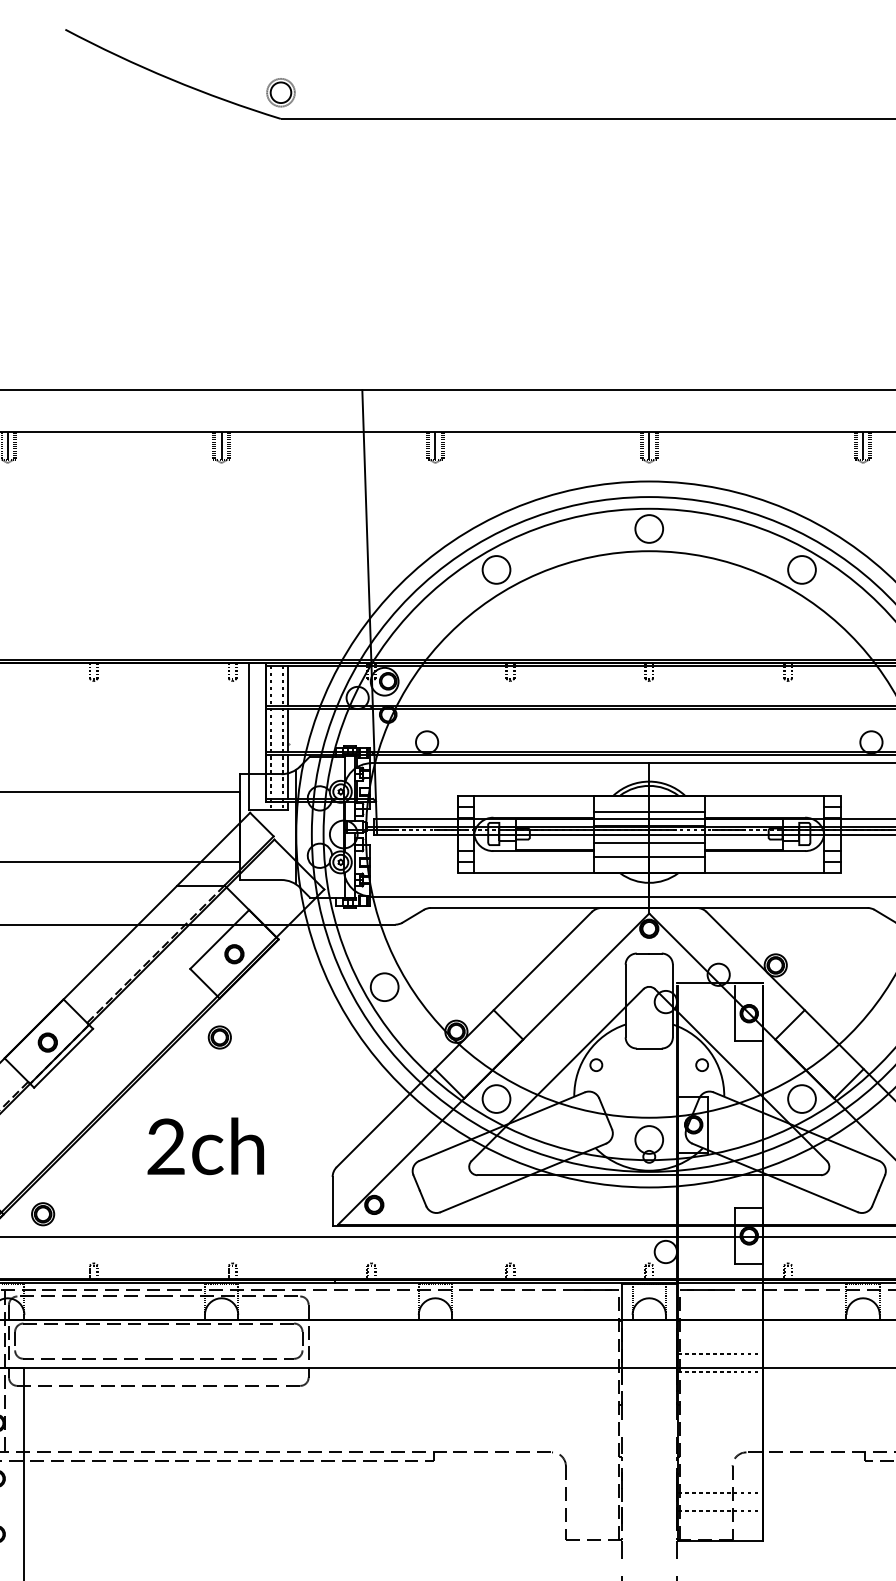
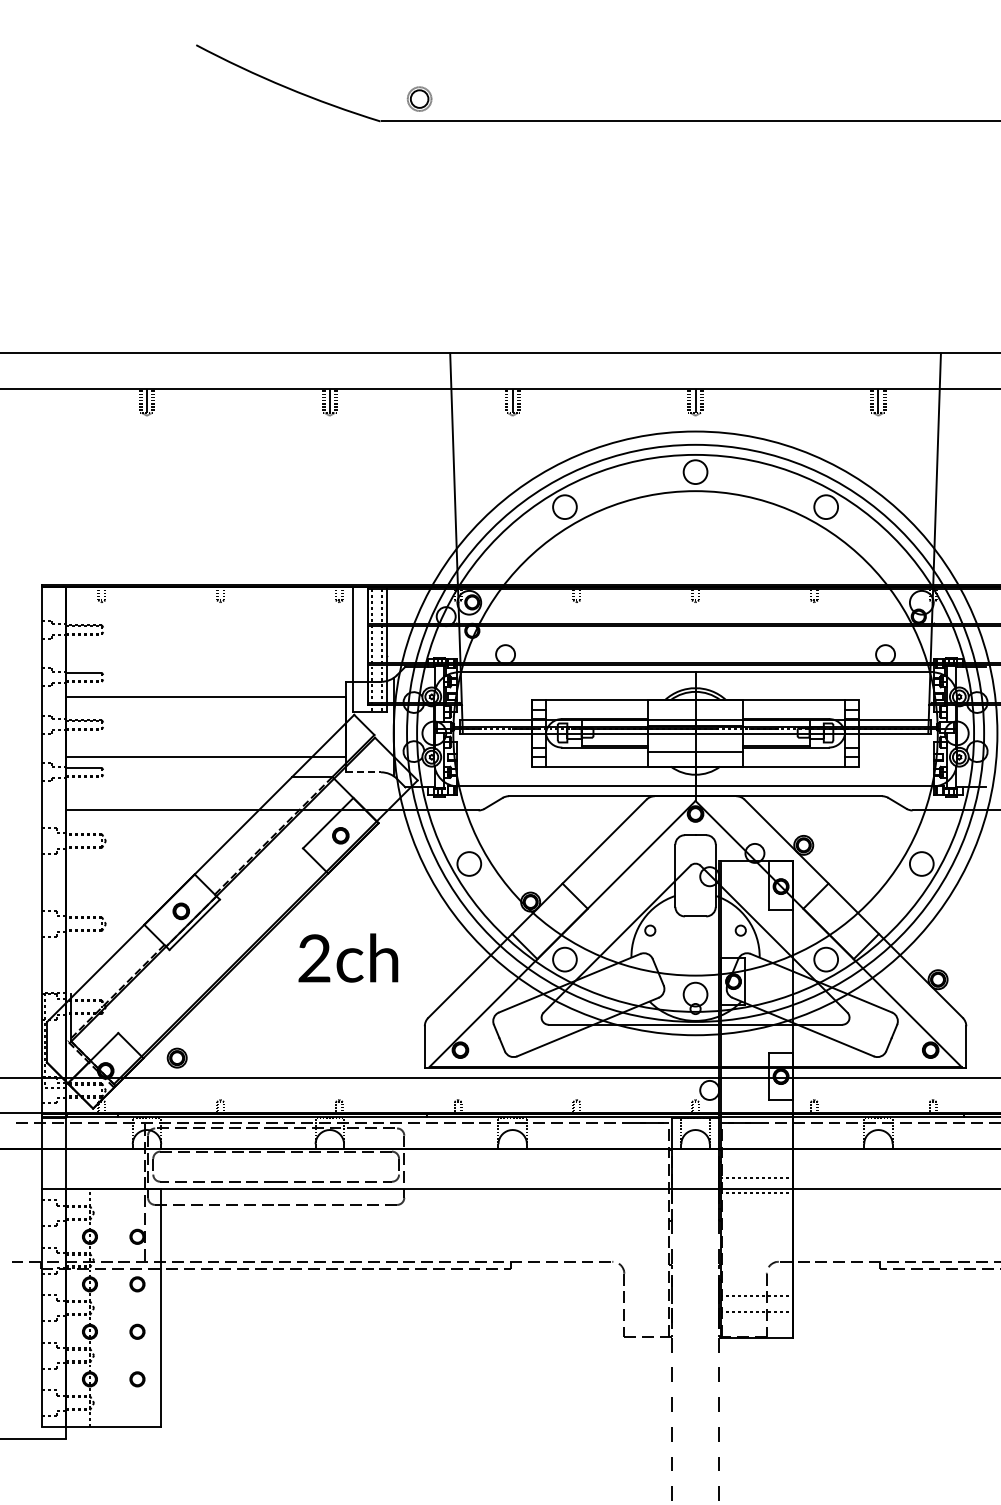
part: (280, 92) -> (419, 98), moved
line: (649, 812) -> (695, 714), removed
line: (649, 842) -> (695, 740), removed
line: (260, 880) -> (363, 772), solid -> dashed
part: (220, 1036) -> (328, 906), removed
text: (205, 1145) -> (348, 957), moved

